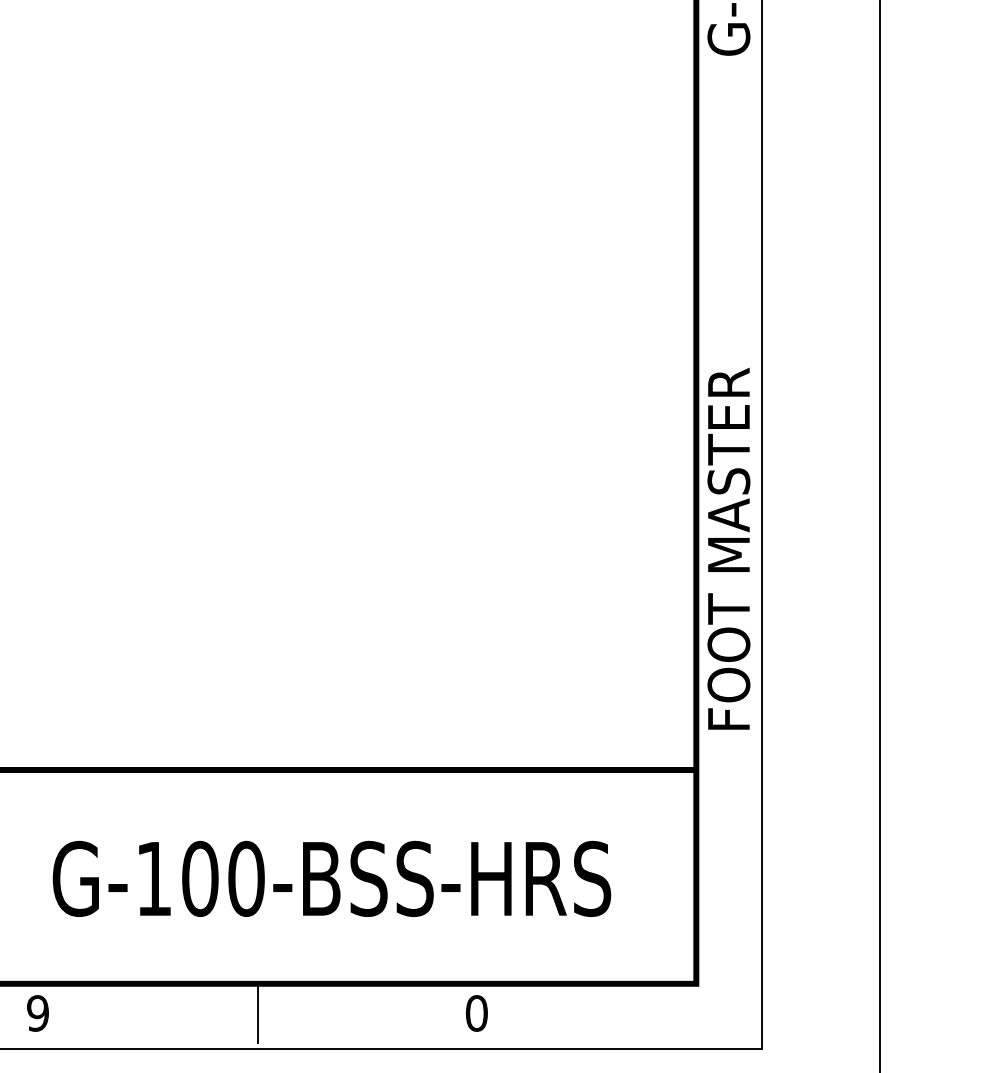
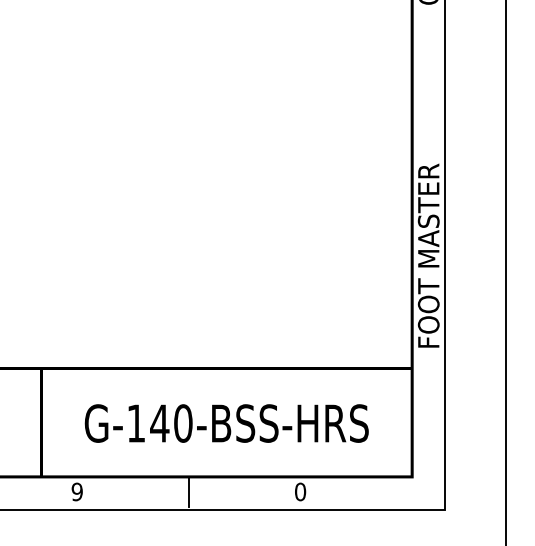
text: (199, 878) -> (159, 423), G-100-BSS-HRS -> G-140-BSS-HRS

